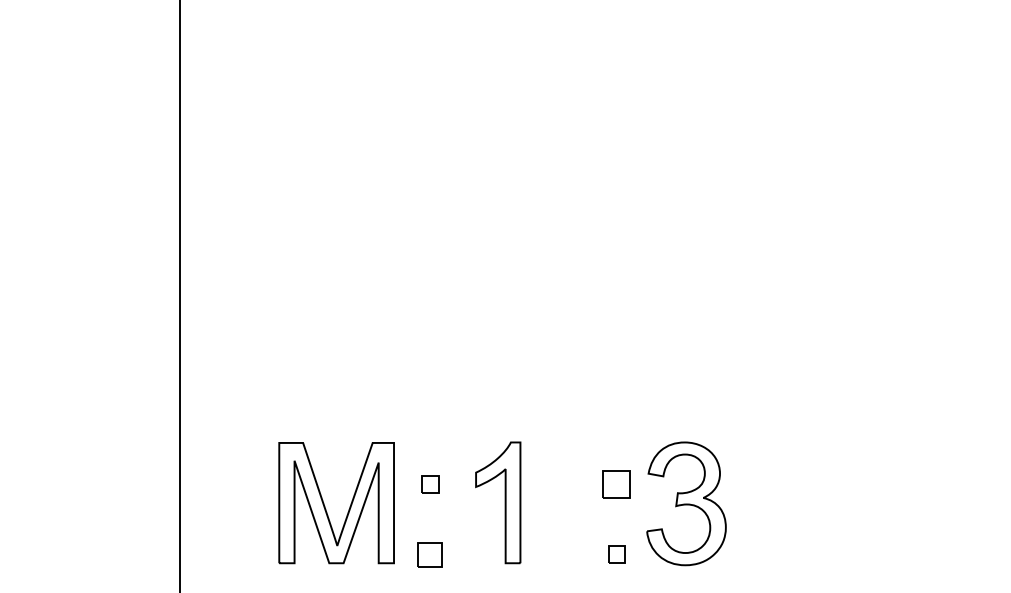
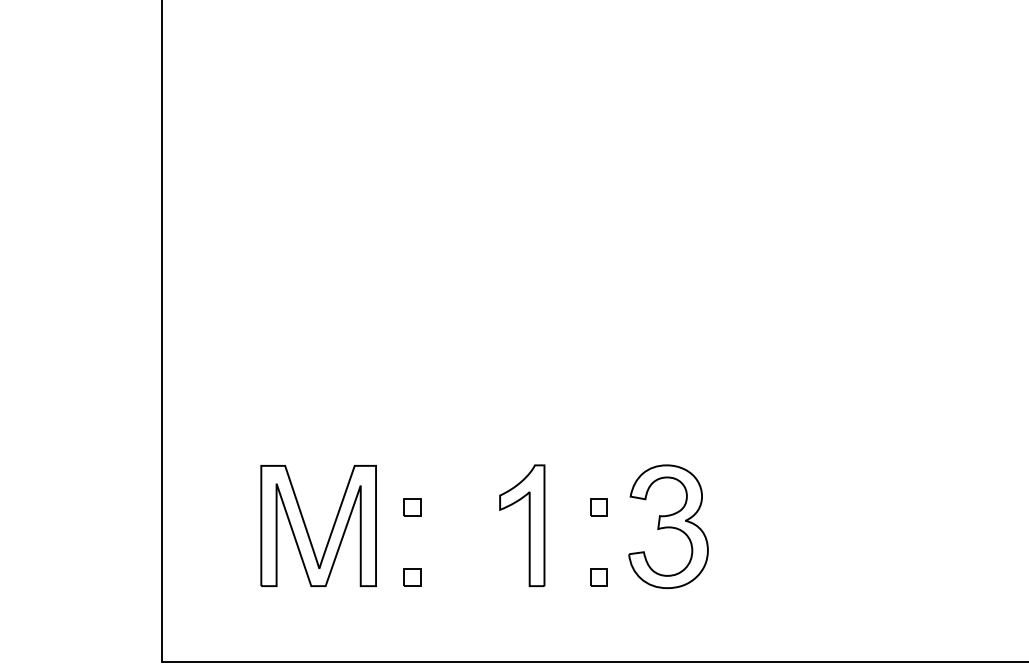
part: (616, 484) -> (598, 507), size x0.62
part: (498, 502) -> (522, 525), moved
part: (430, 554) -> (412, 577), size x0.71

